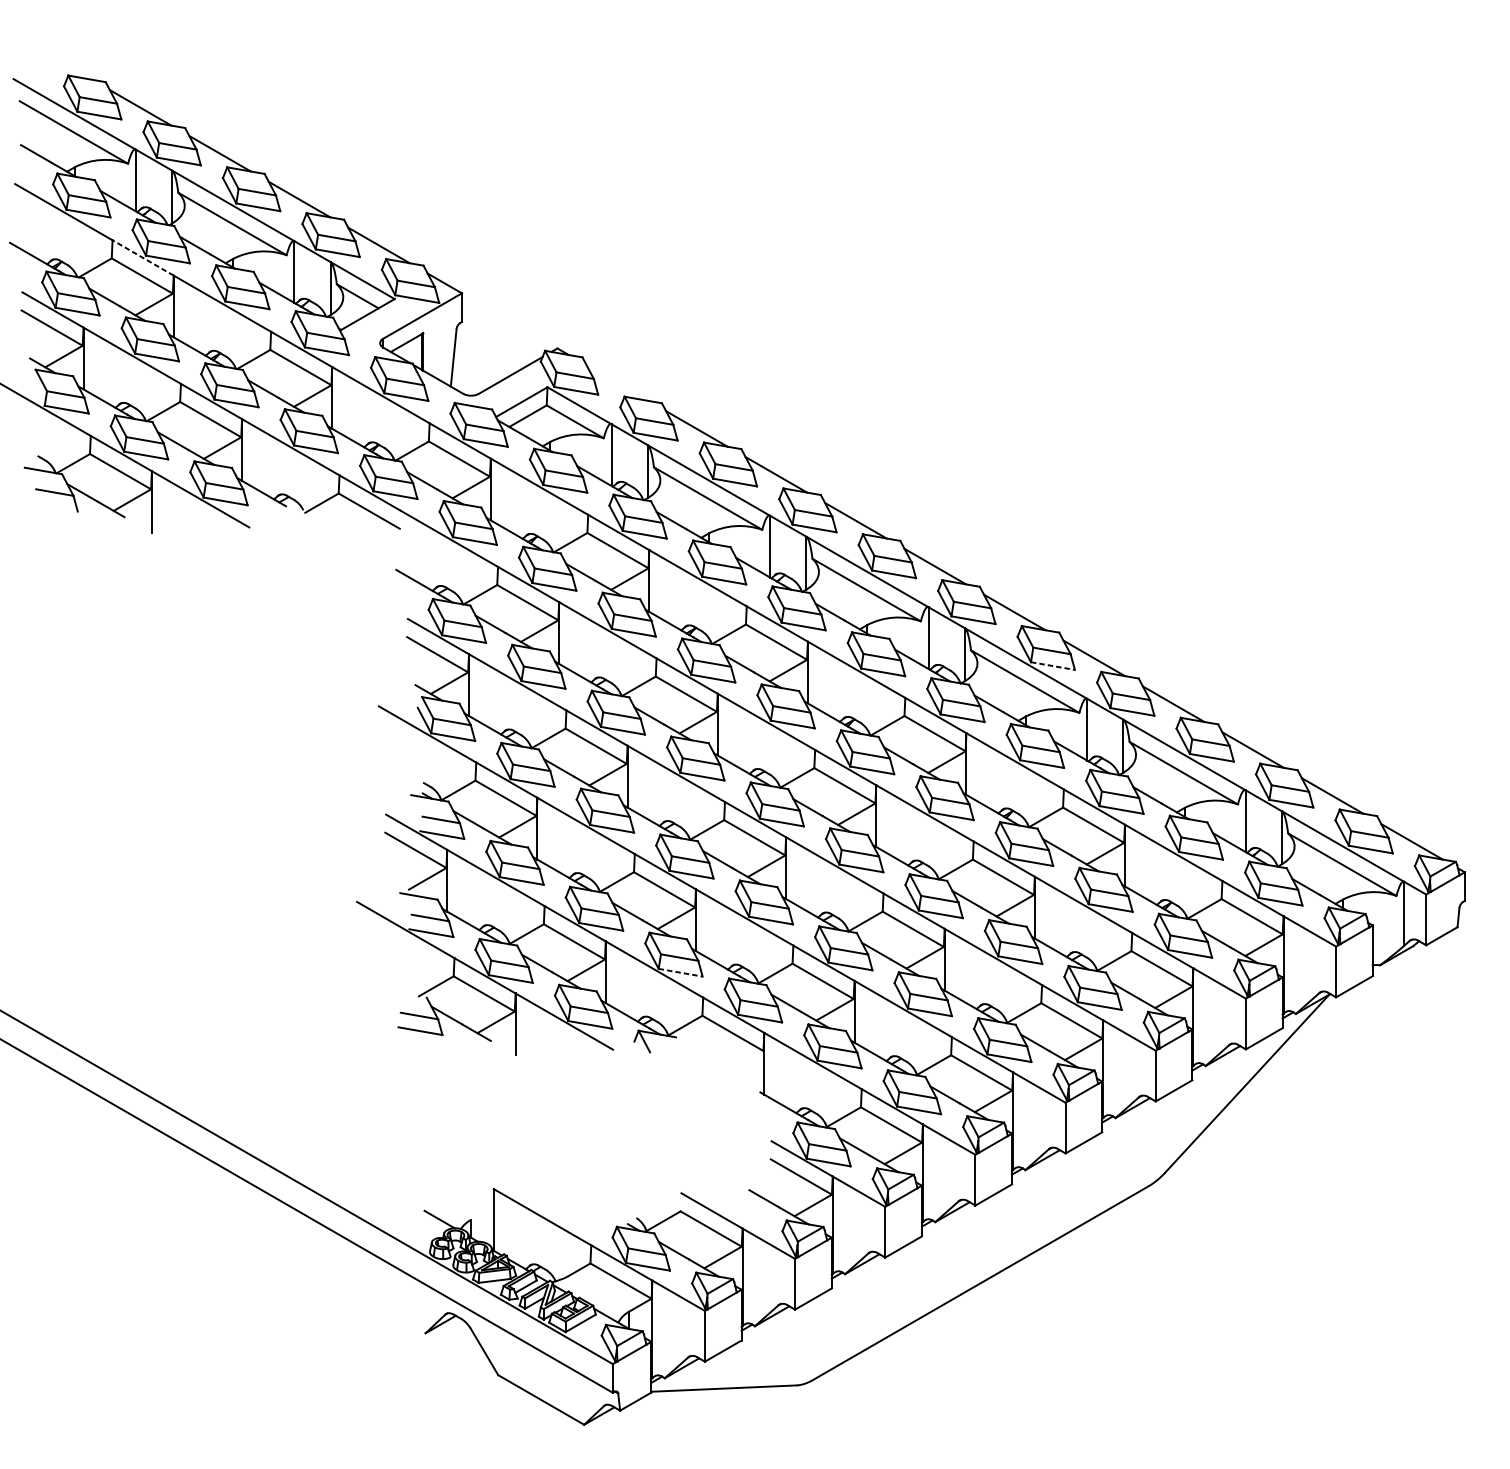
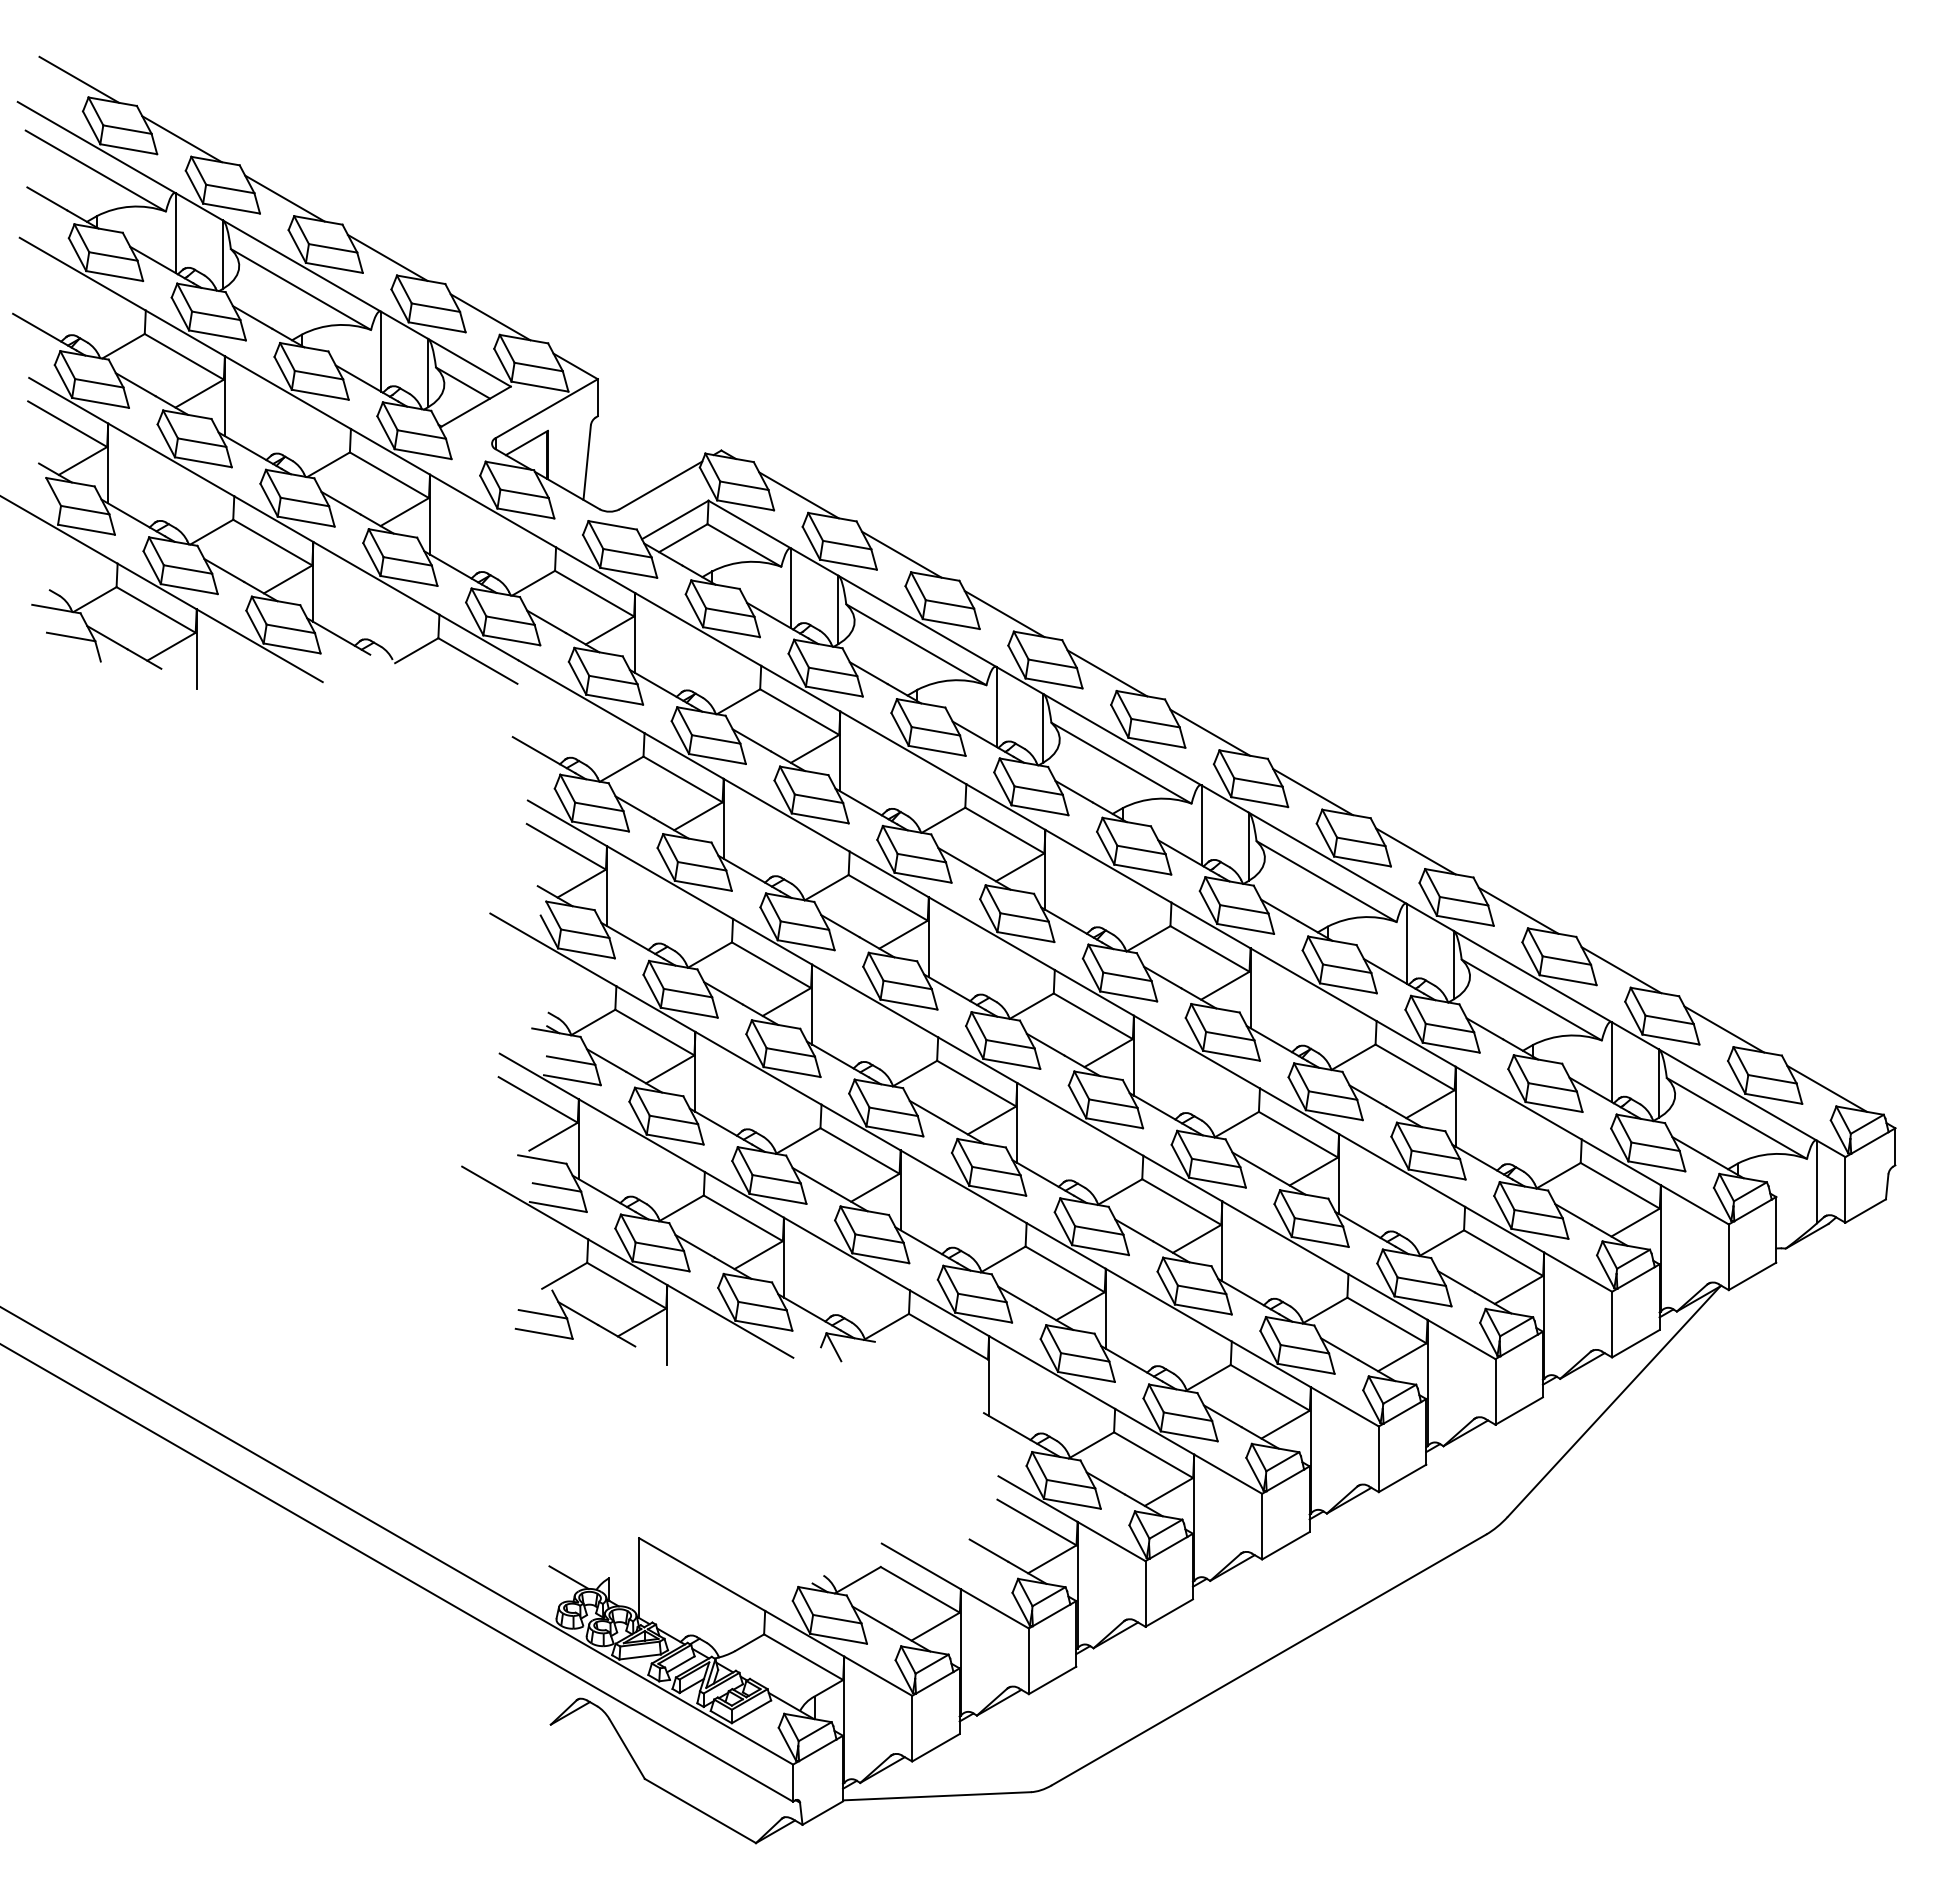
line: (61, 61) -> (79, 79), added
line: (143, 258) -> (185, 333), dashed -> solid
line: (617, 383) -> (798, 495), added
line: (1052, 666) -> (1362, 861), dashed -> solid
line: (680, 972) -> (880, 1258), dashed -> solid

